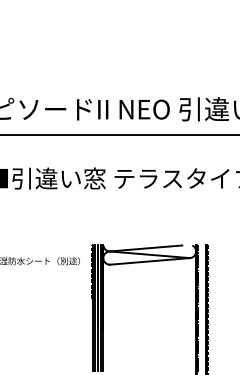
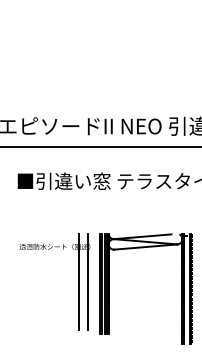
line: (66, 306) -> (79, 282), added
line: (76, 306) -> (87, 282), added

